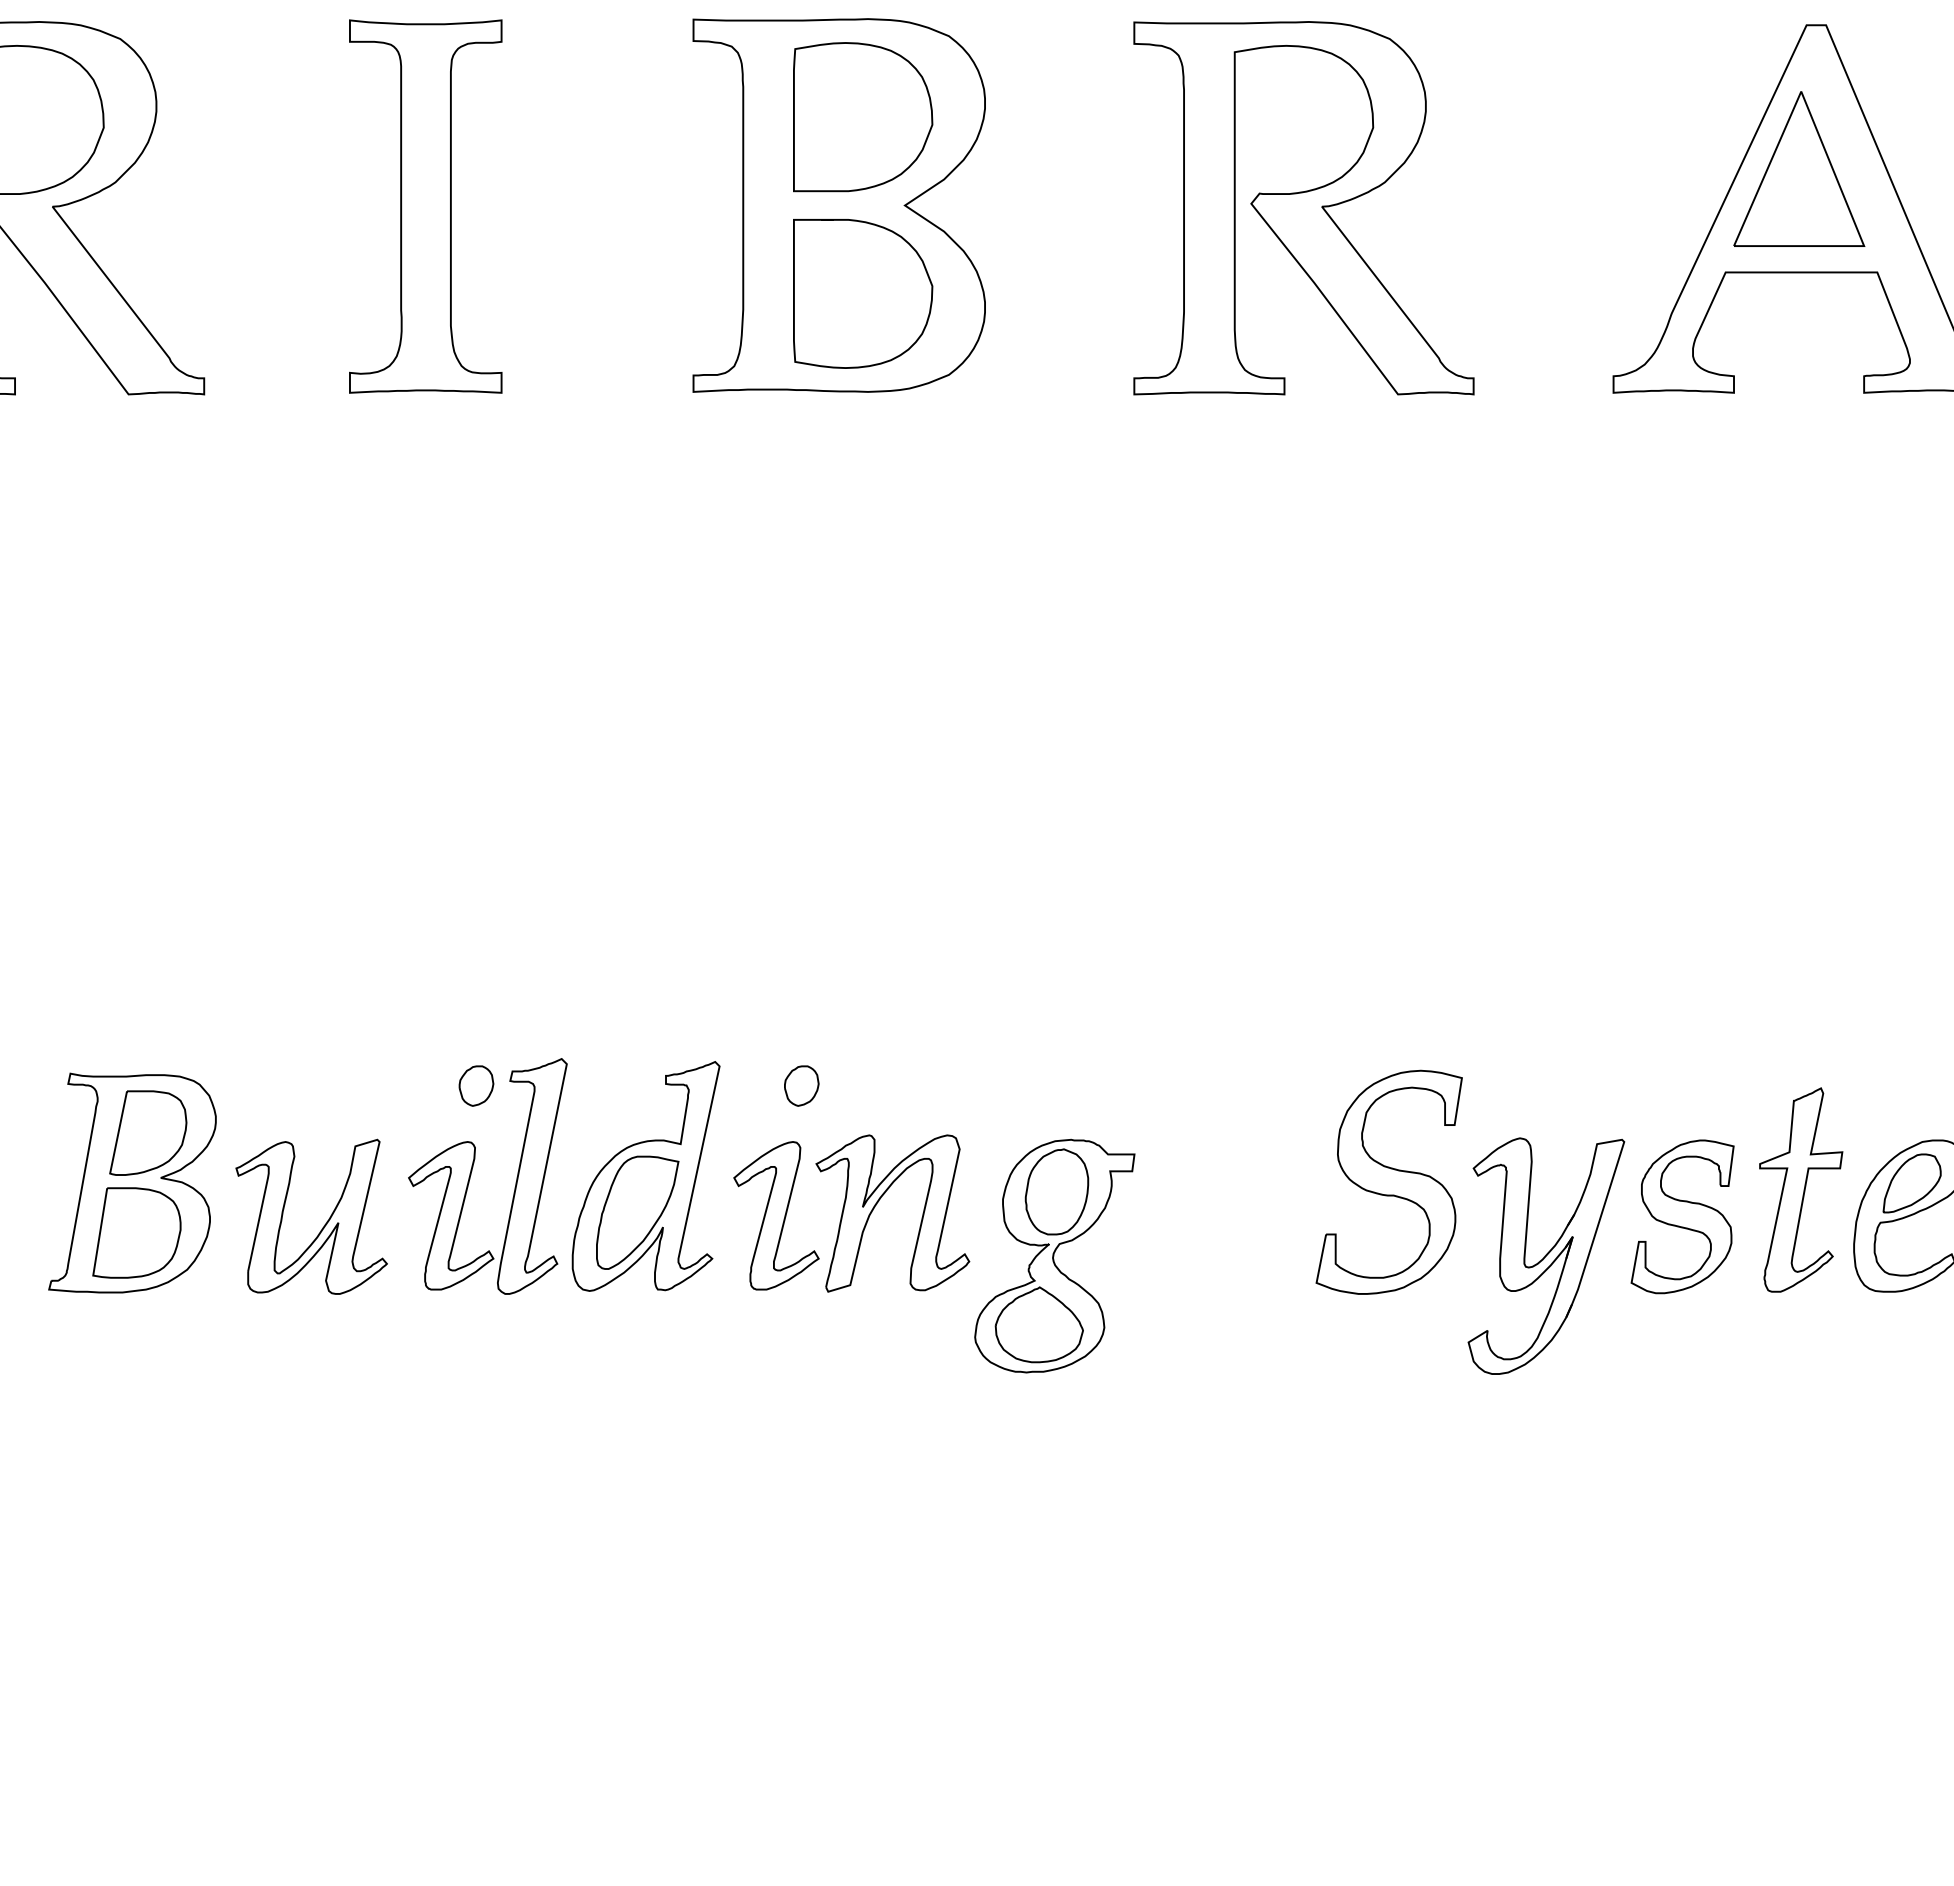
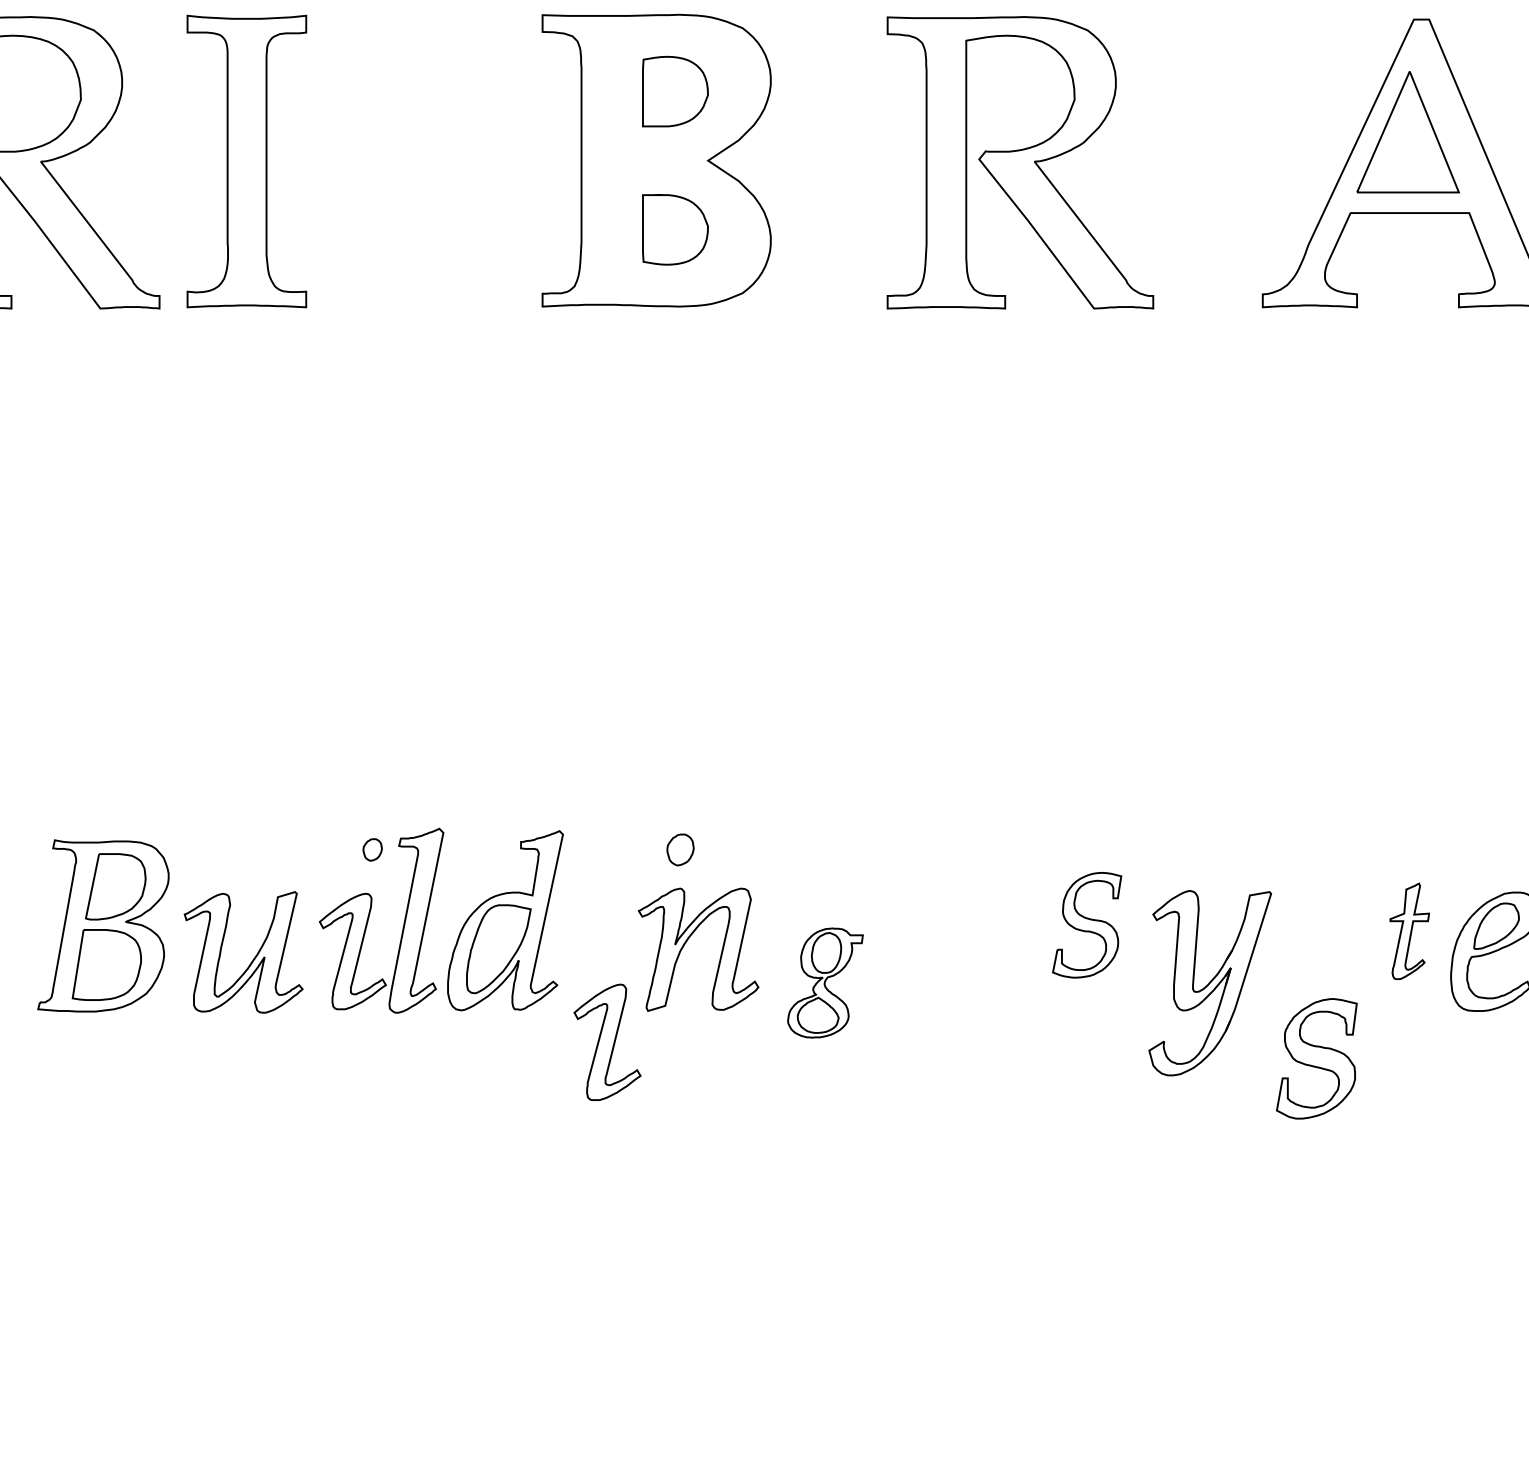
part: (863, 117) -> (675, 91), size x0.6
part: (425, 206) -> (246, 161), moved
part: (863, 293) -> (675, 229), size x0.6
part: (476, 1085) -> (372, 849), size x0.7
part: (801, 1085) -> (680, 849), moved
part: (1388, 1181) -> (1086, 924), size x0.6
part: (1801, 1189) -> (1409, 930), size x0.6
part: (776, 1215) -> (607, 1042), moved
part: (1682, 1216) -> (1316, 1058), moved
part: (1054, 1255) -> (825, 982), size x0.6

